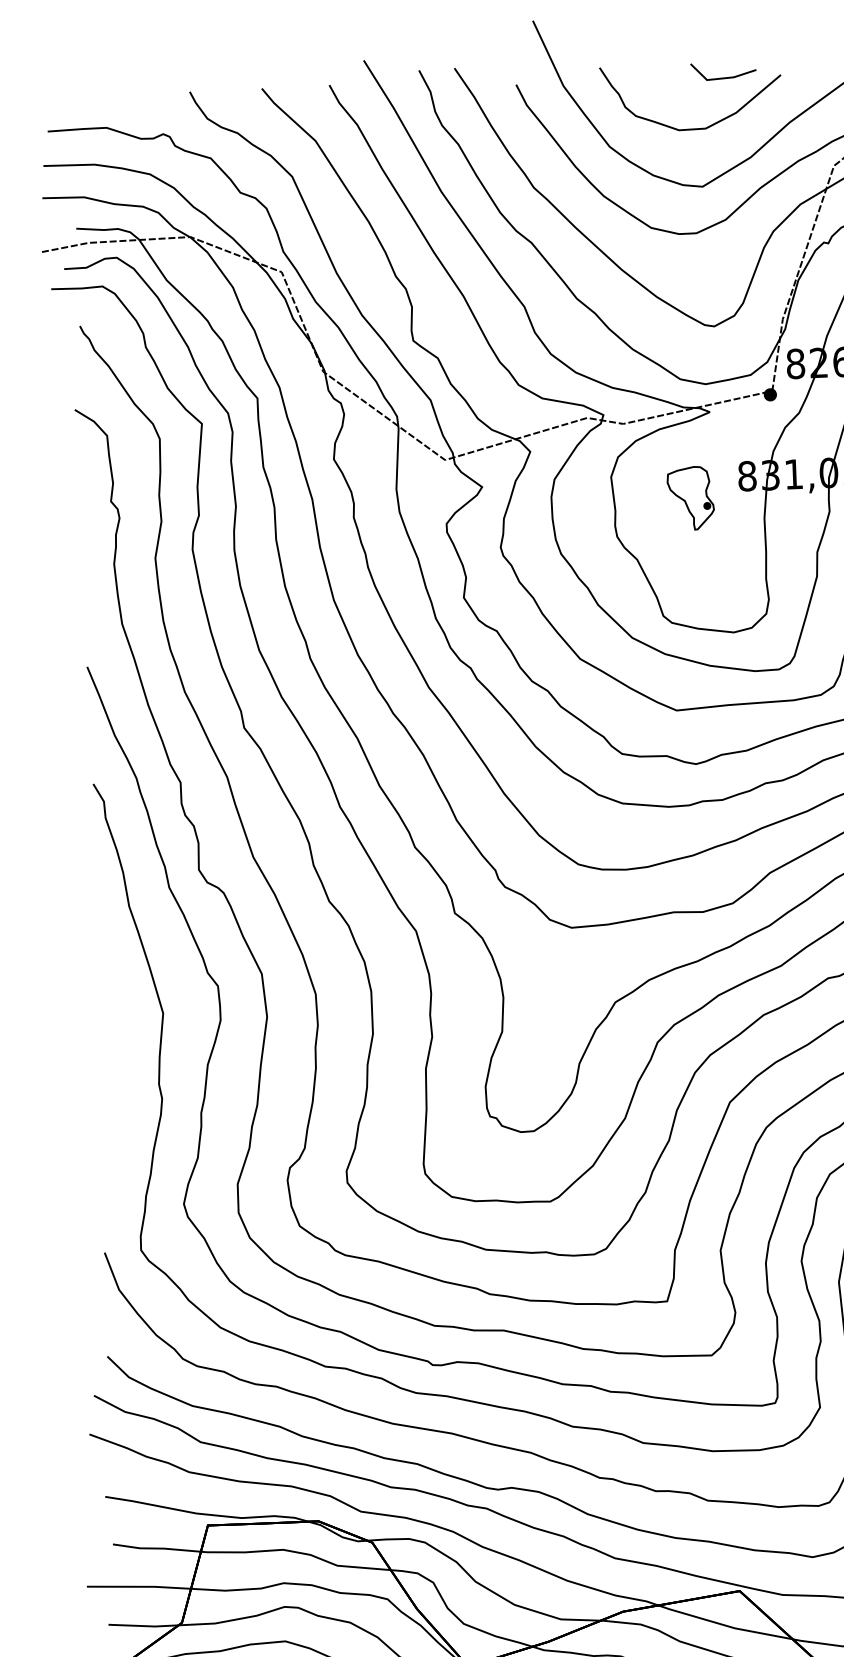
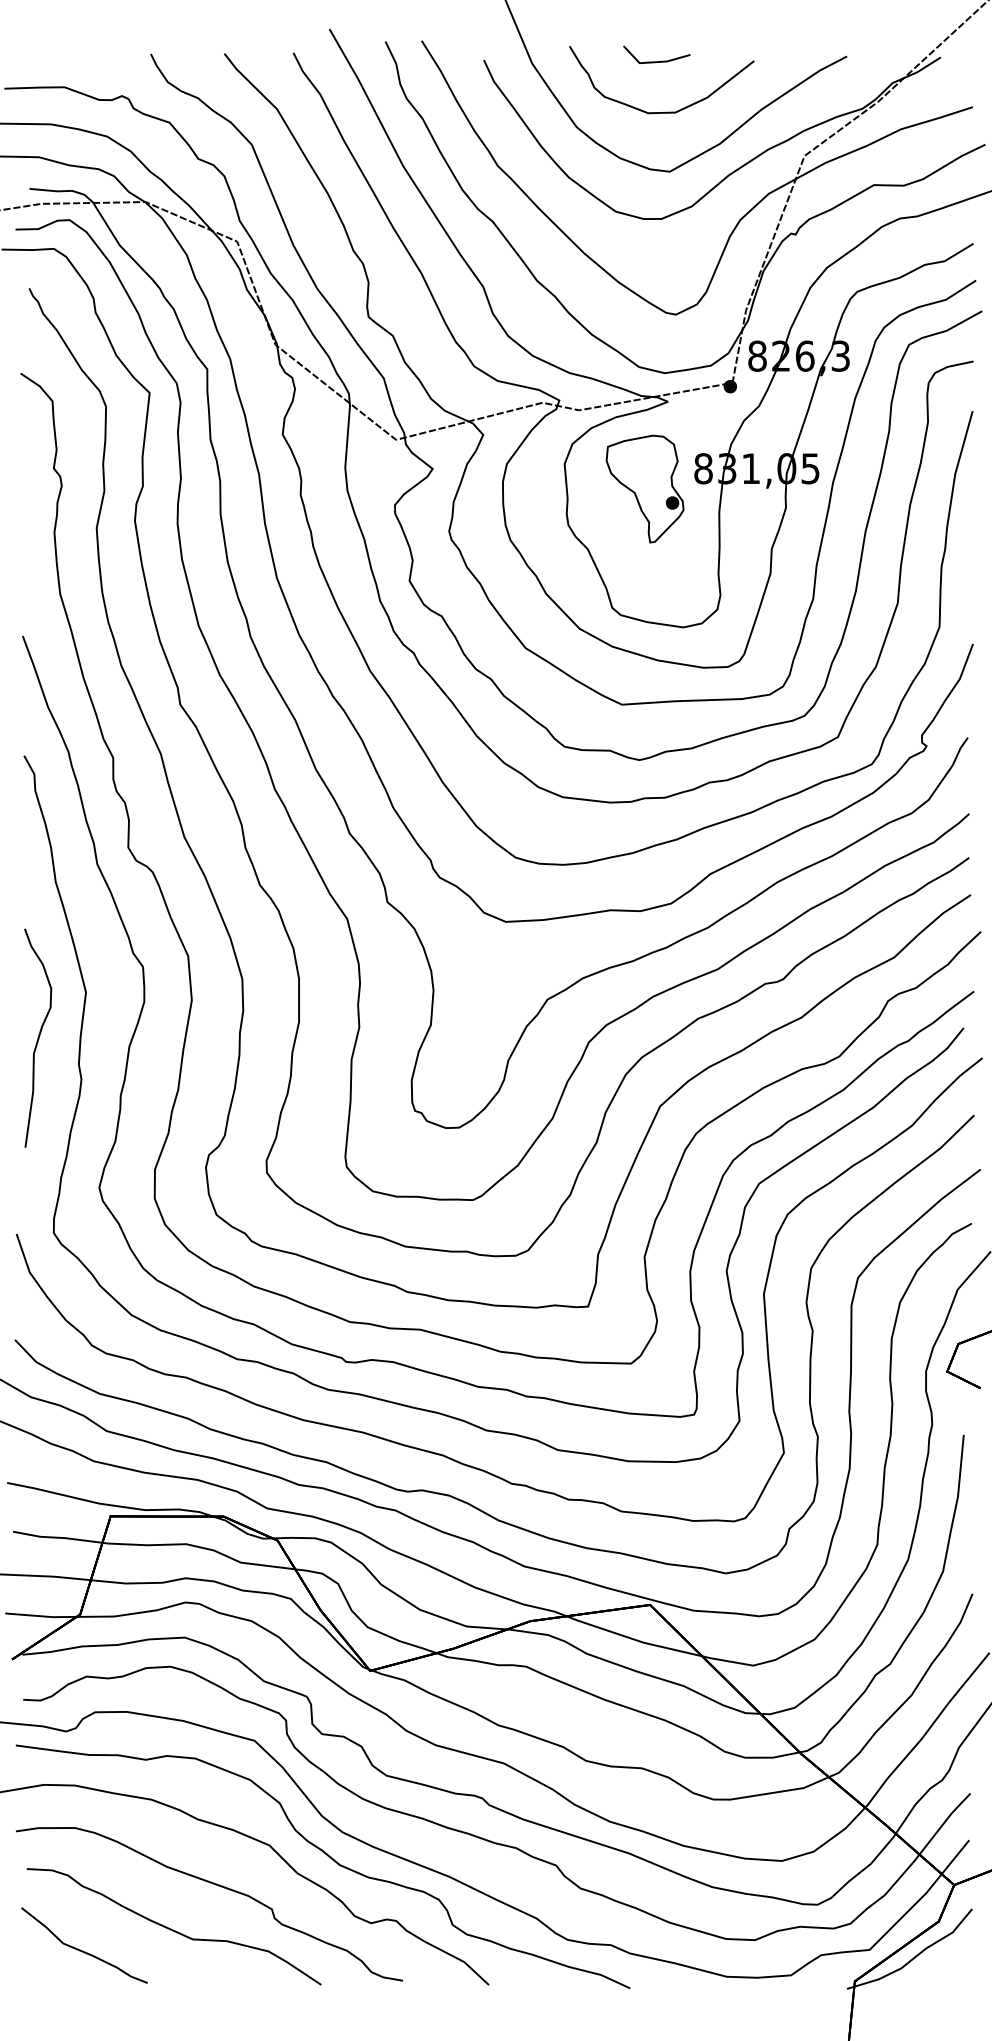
line: (723, 77) -> (656, 61), moved
part: (690, 497) -> (644, 488), size x1.67
curve: (118, 1059) -> (38, 1037), added

